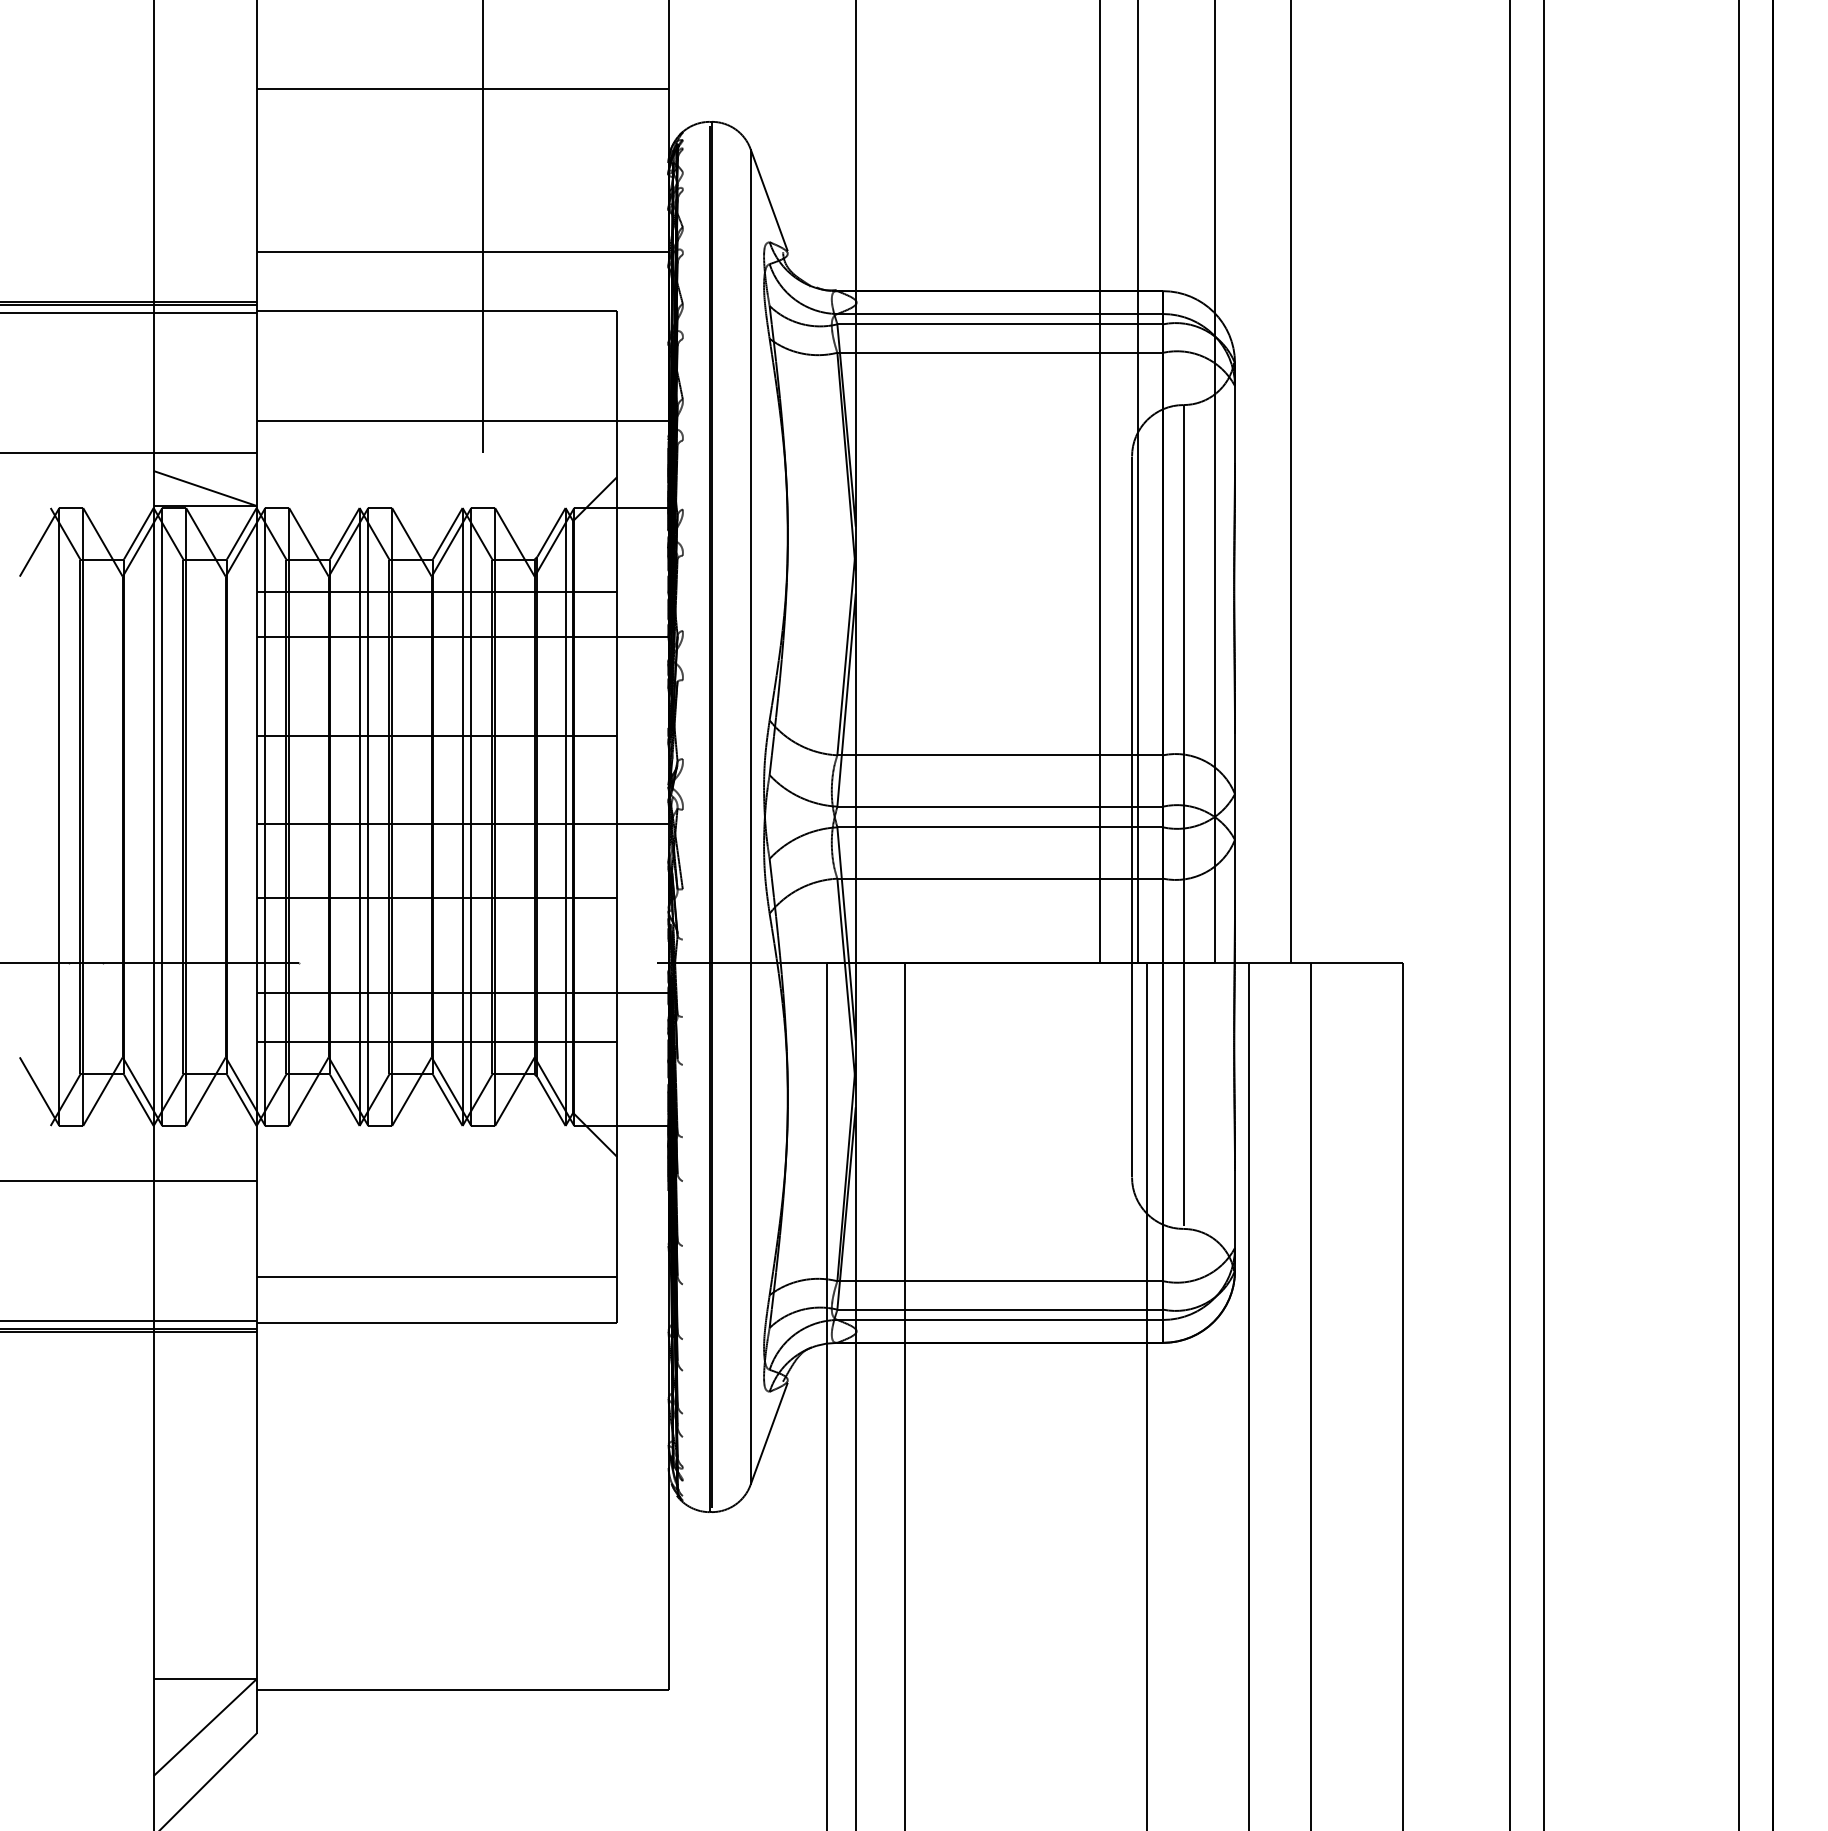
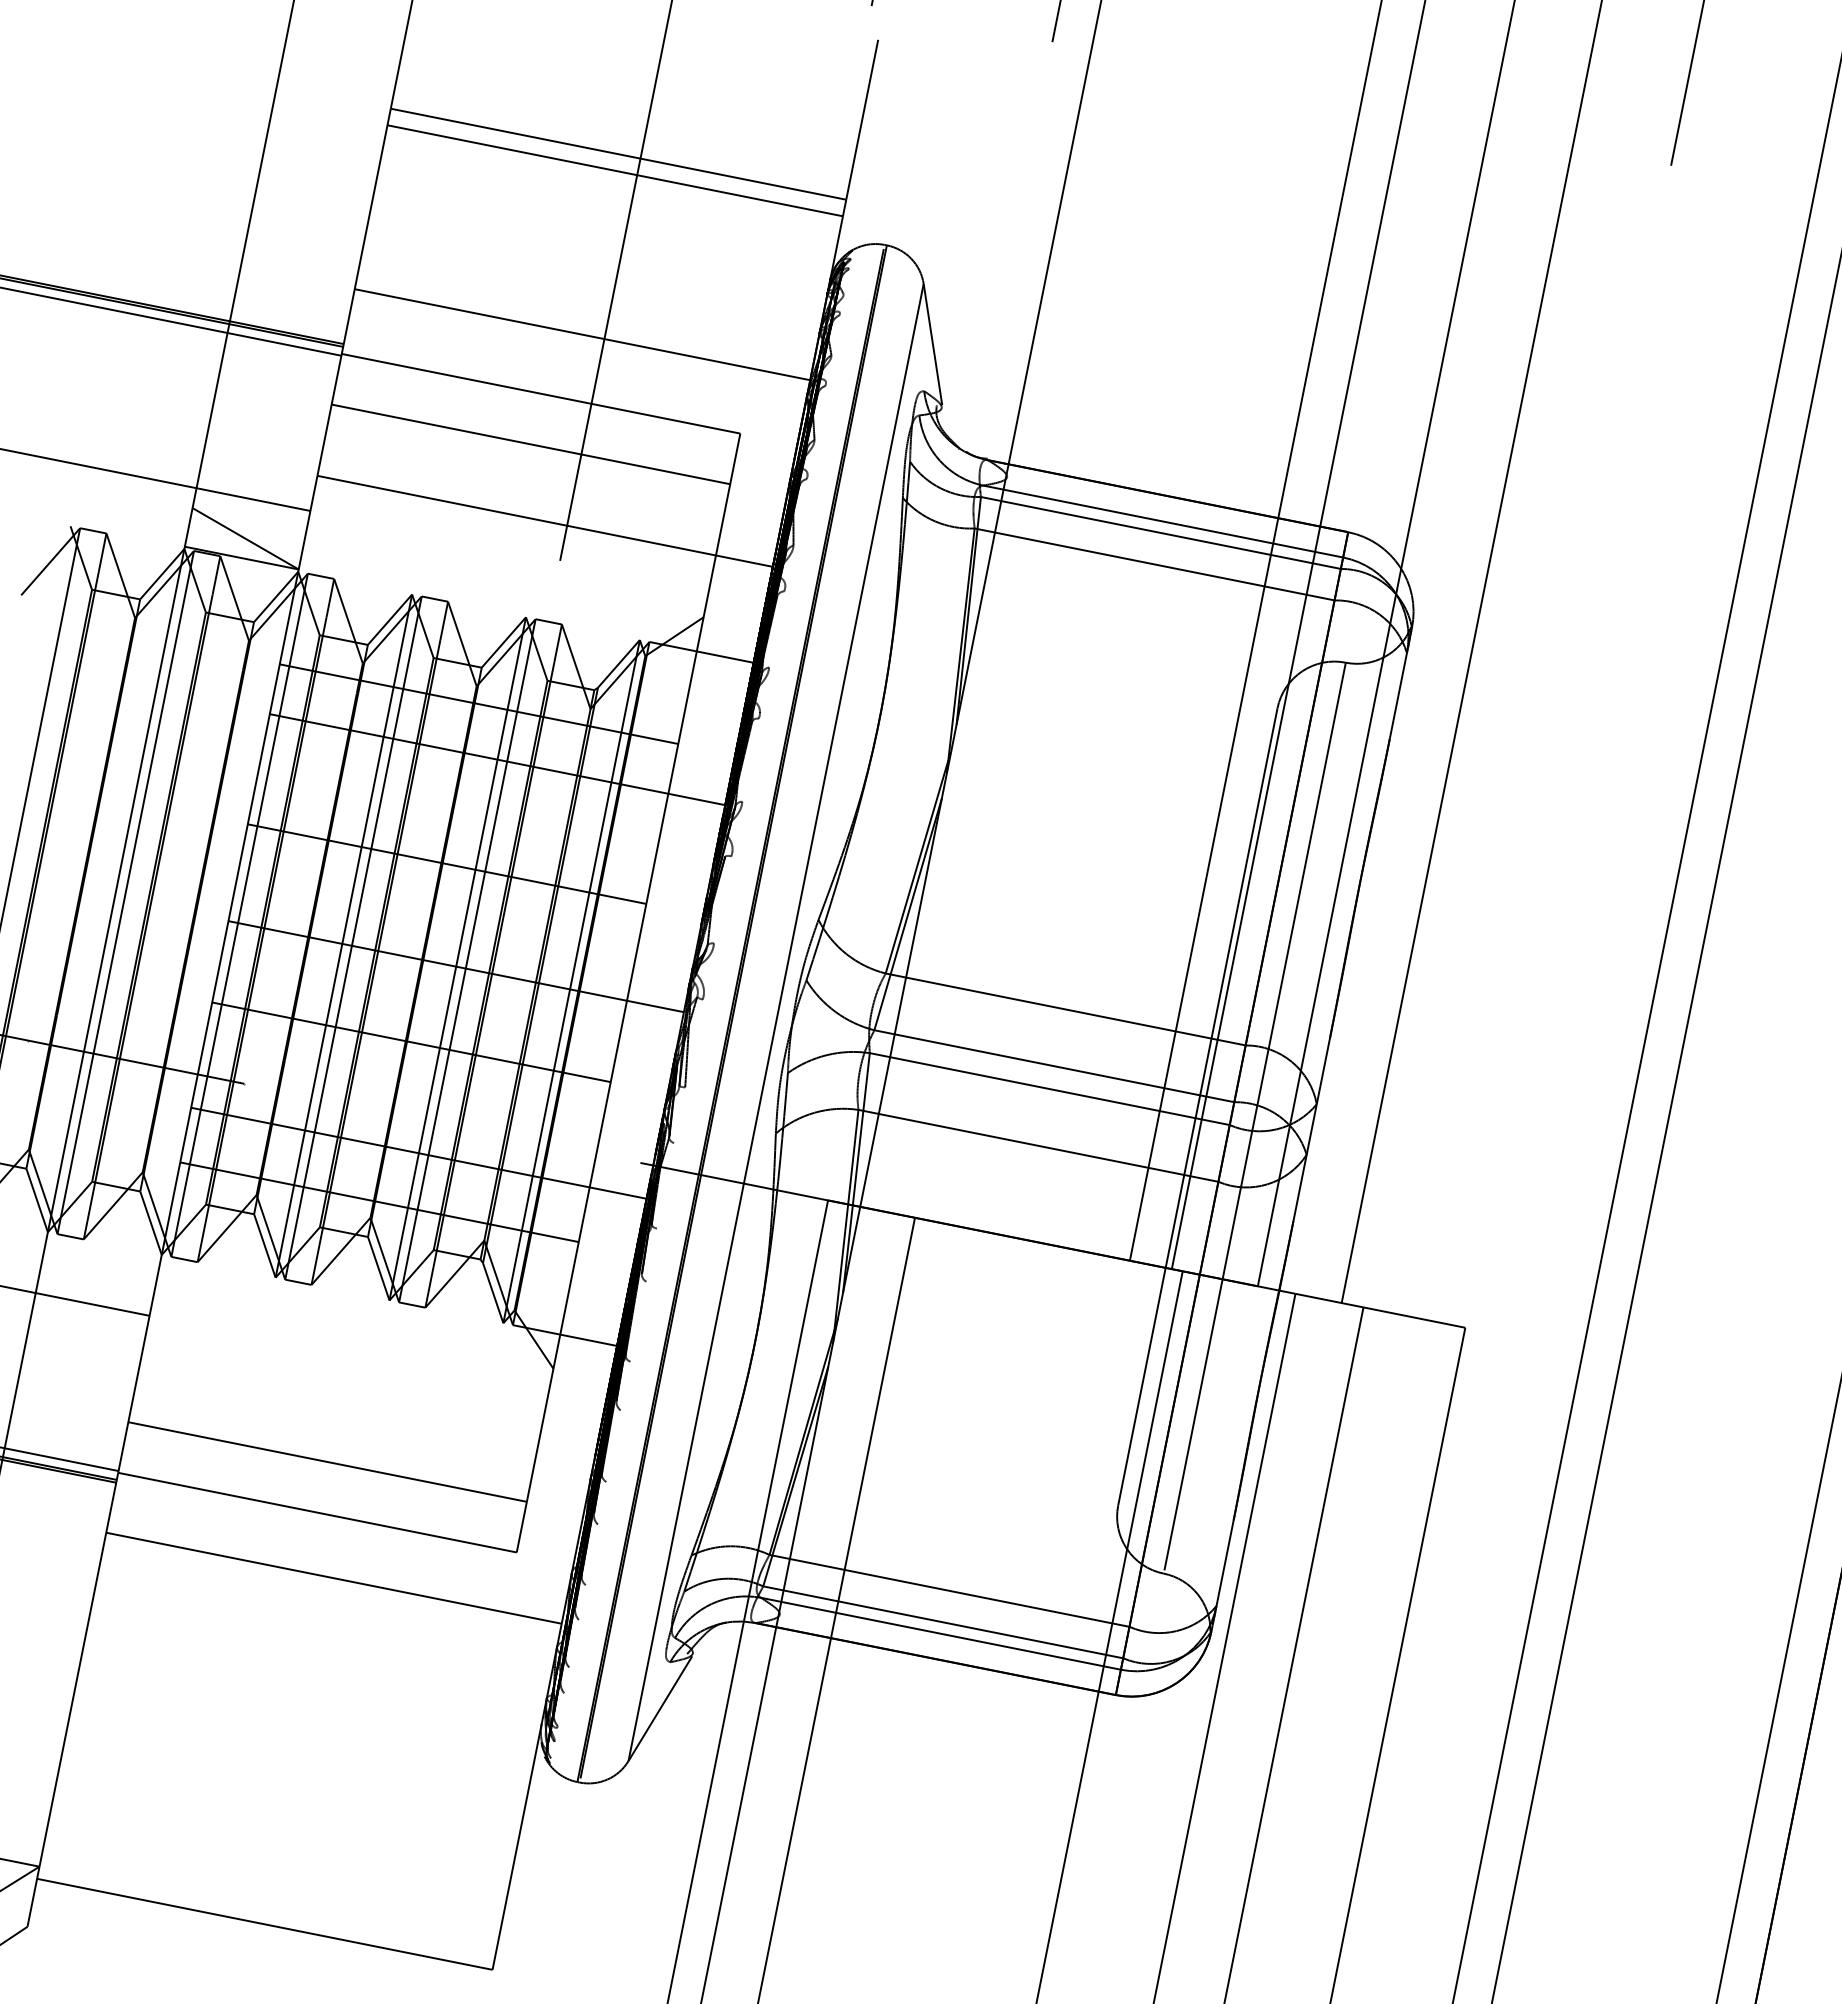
line: (462, 104) -> (615, 171), added
line: (436, 356) -> (530, 443), added
line: (462, 1377) -> (333, 1578), added

